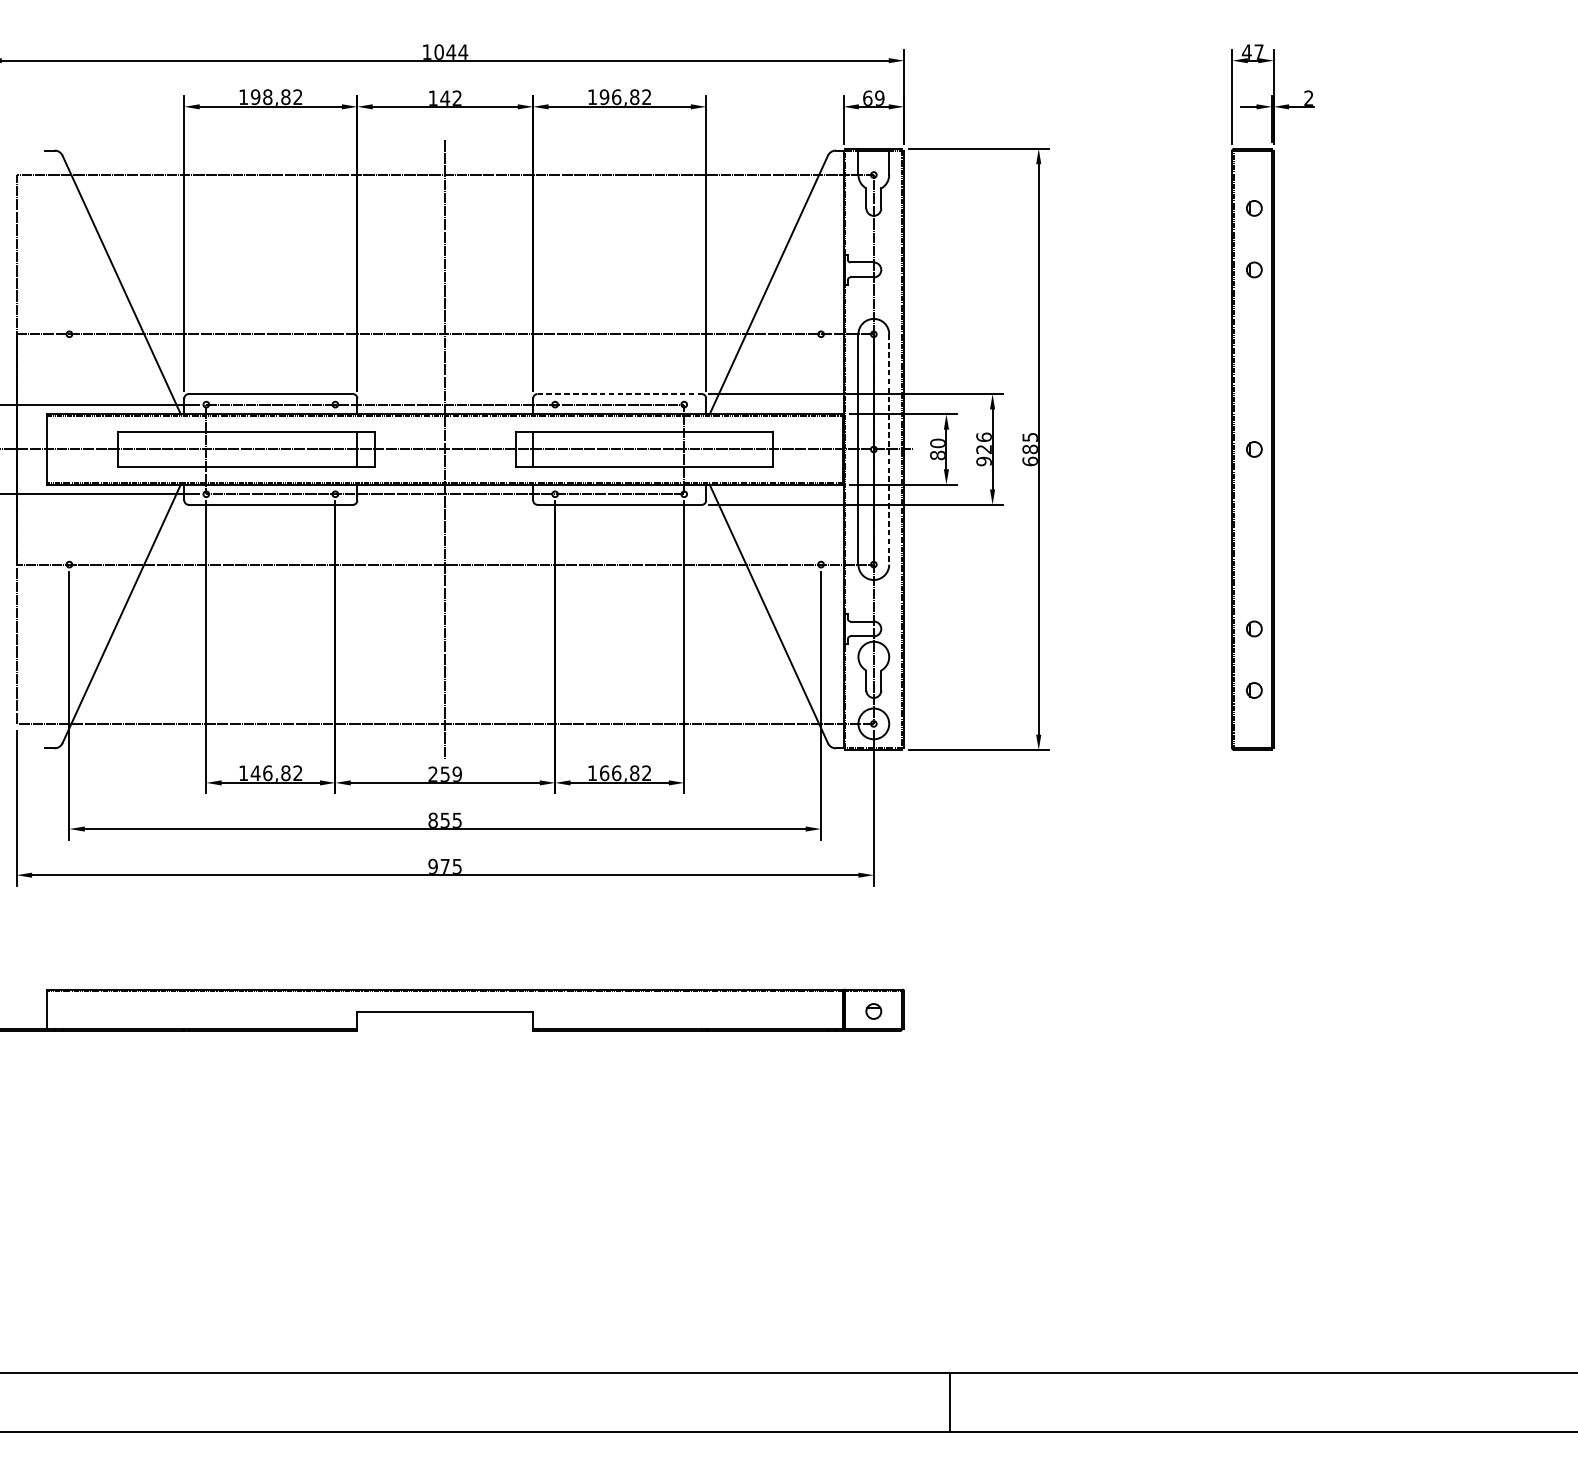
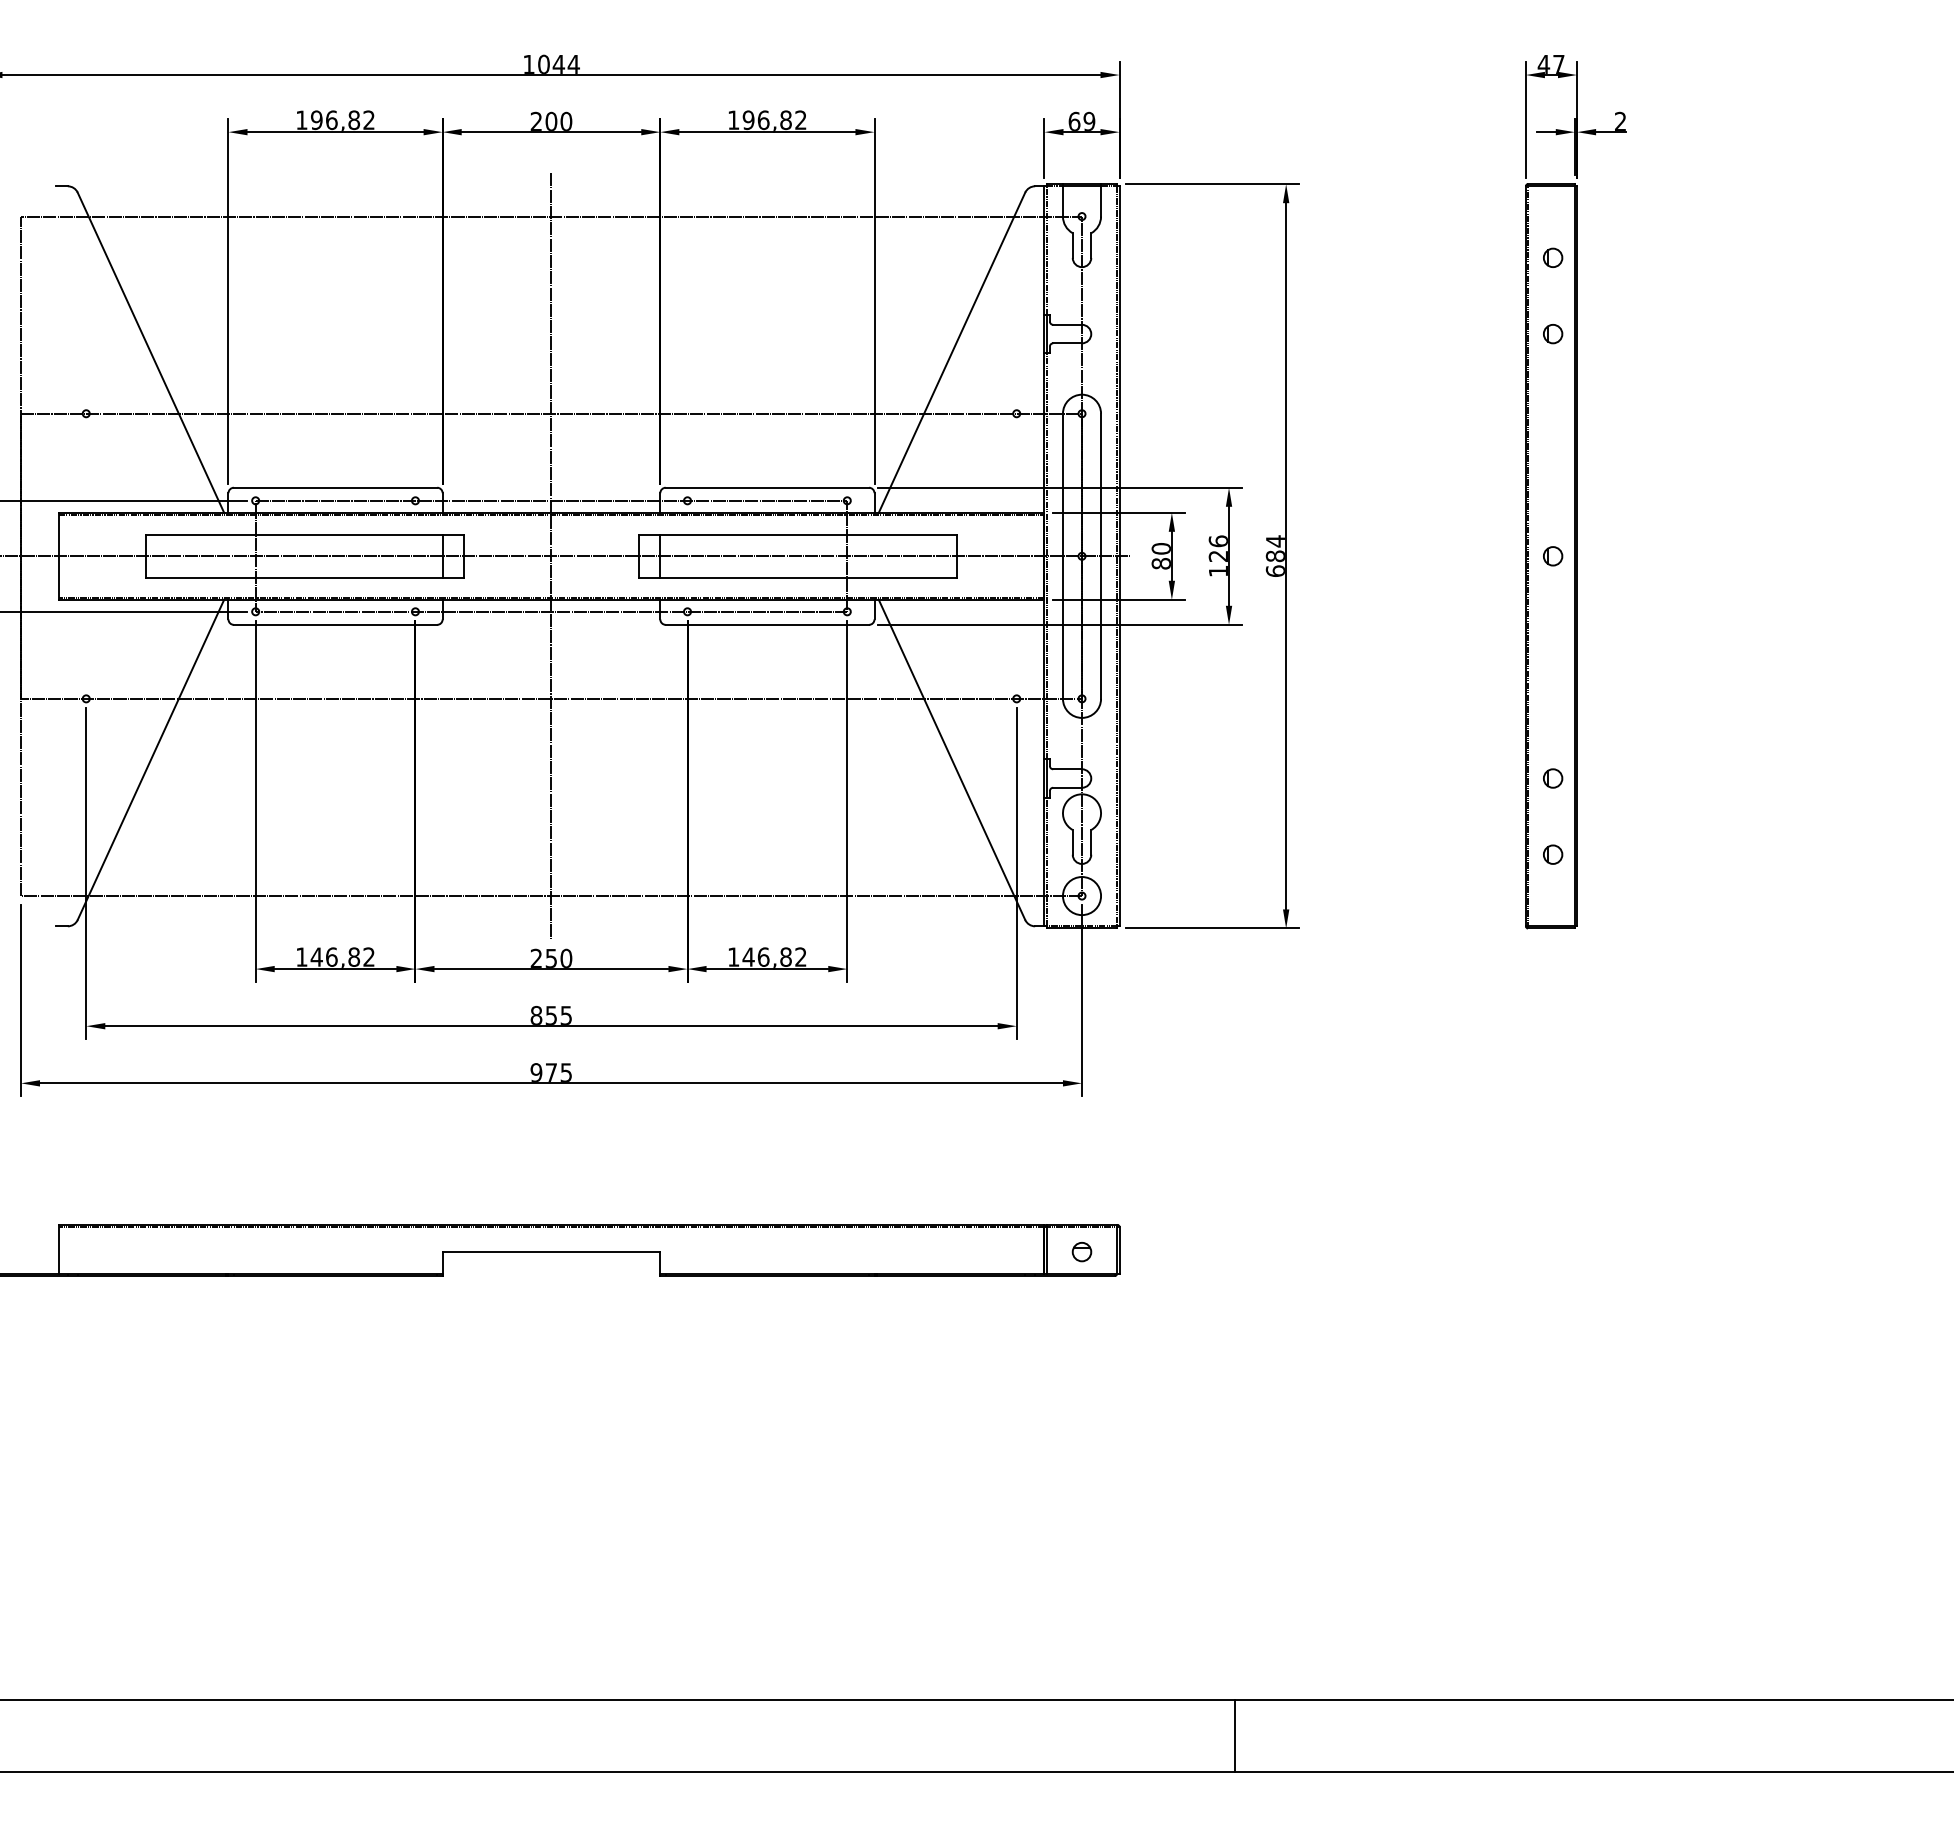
text: (267, 96) -> (331, 119), 198,82 -> 196,82
text: (445, 97) -> (551, 120), 142 -> 200
line: (619, 393) -> (767, 487), dashed -> solid
text: (1030, 437) -> (1275, 541), 685 -> 684
line: (889, 449) -> (1101, 556), dashed -> solid
text: (983, 461) -> (1217, 571), 926 -> 126
text: (604, 772) -> (748, 956), 166,82 -> 146,82
text: (457, 774) -> (566, 958), 259 -> 250
line: (949, 1402) -> (1234, 1735), moved

